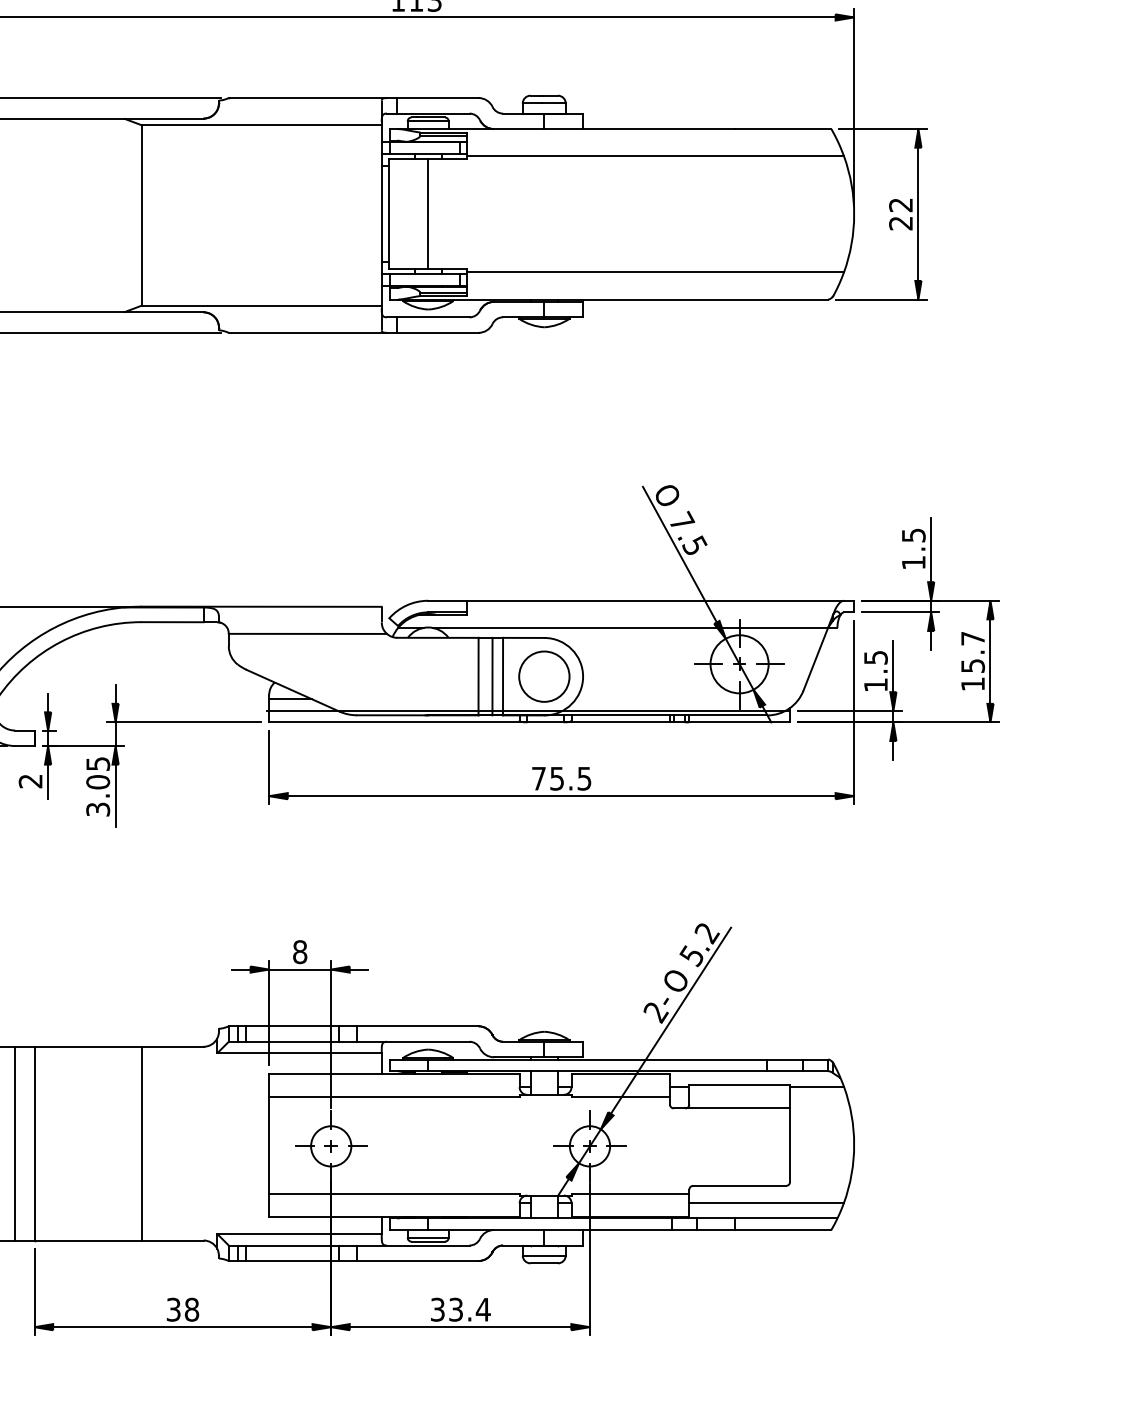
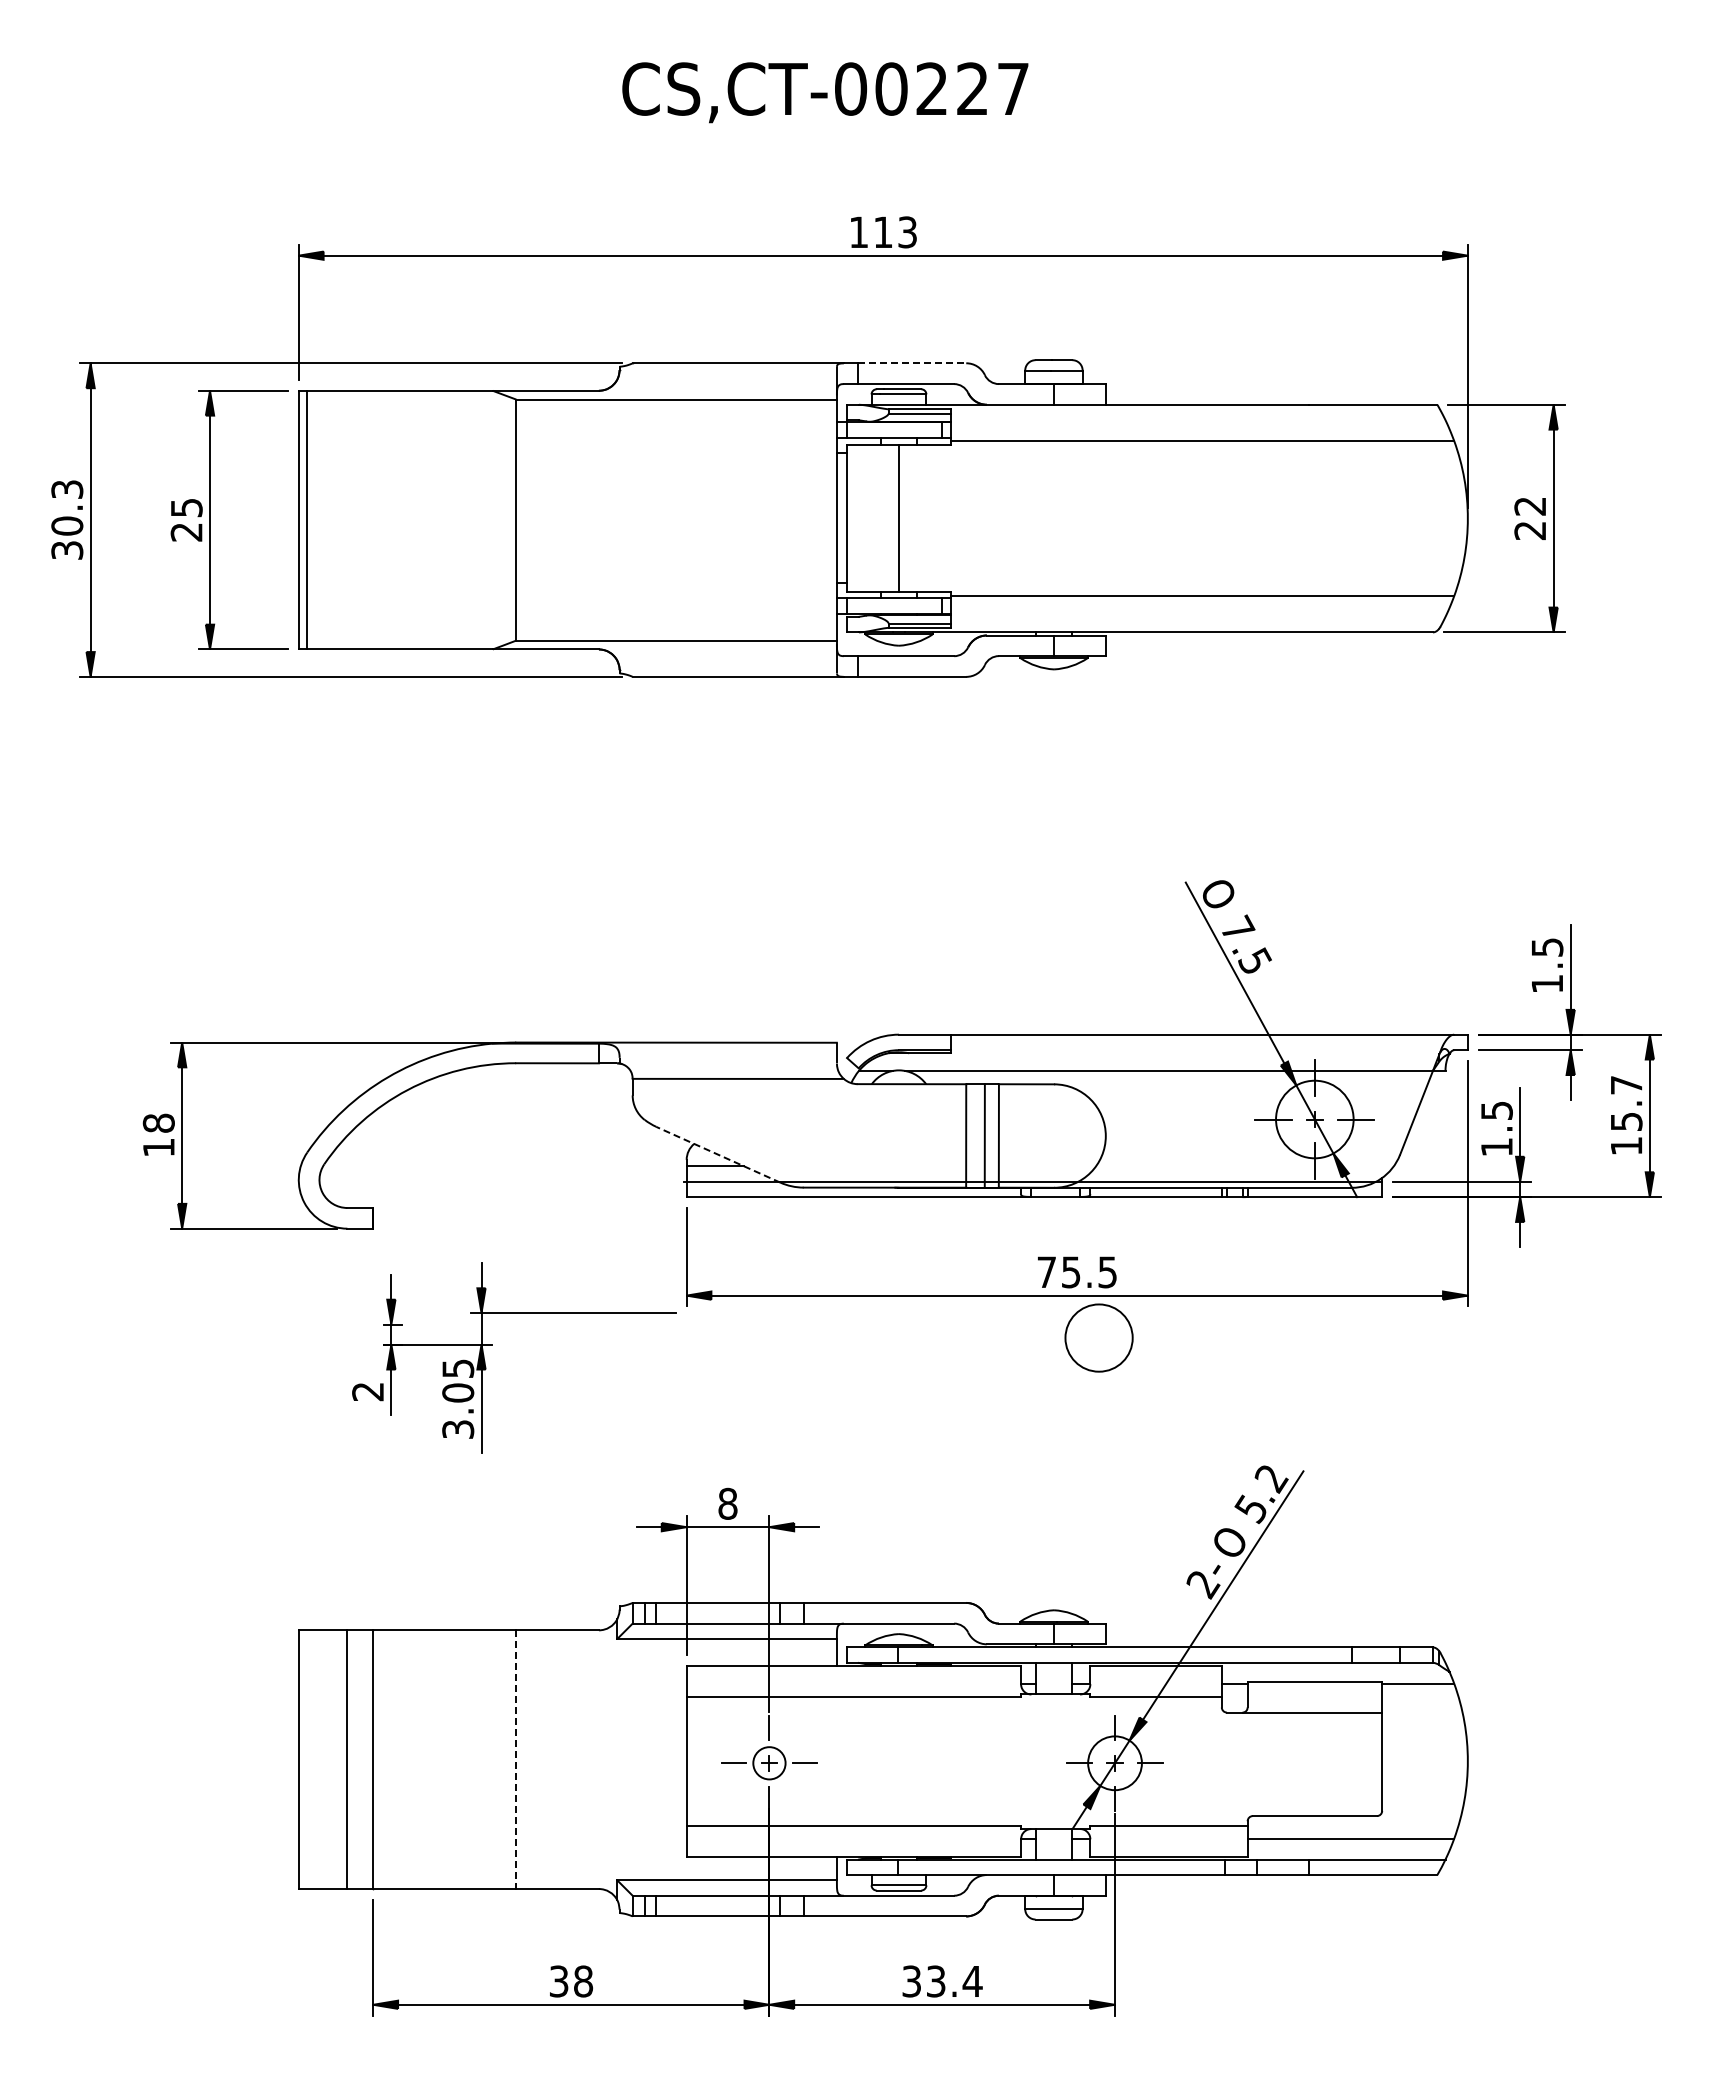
line: (438, 98) -> (912, 363), solid -> dashed
circle: (543, 676) -> (1098, 1337), moved
line: (292, 690) -> (717, 1154), solid -> dashed
part: (123, 746) -> (492, 1345), moved
line: (141, 1144) -> (516, 1760), solid -> dashed
circle: (331, 1146) -> (769, 1763), size x0.6

